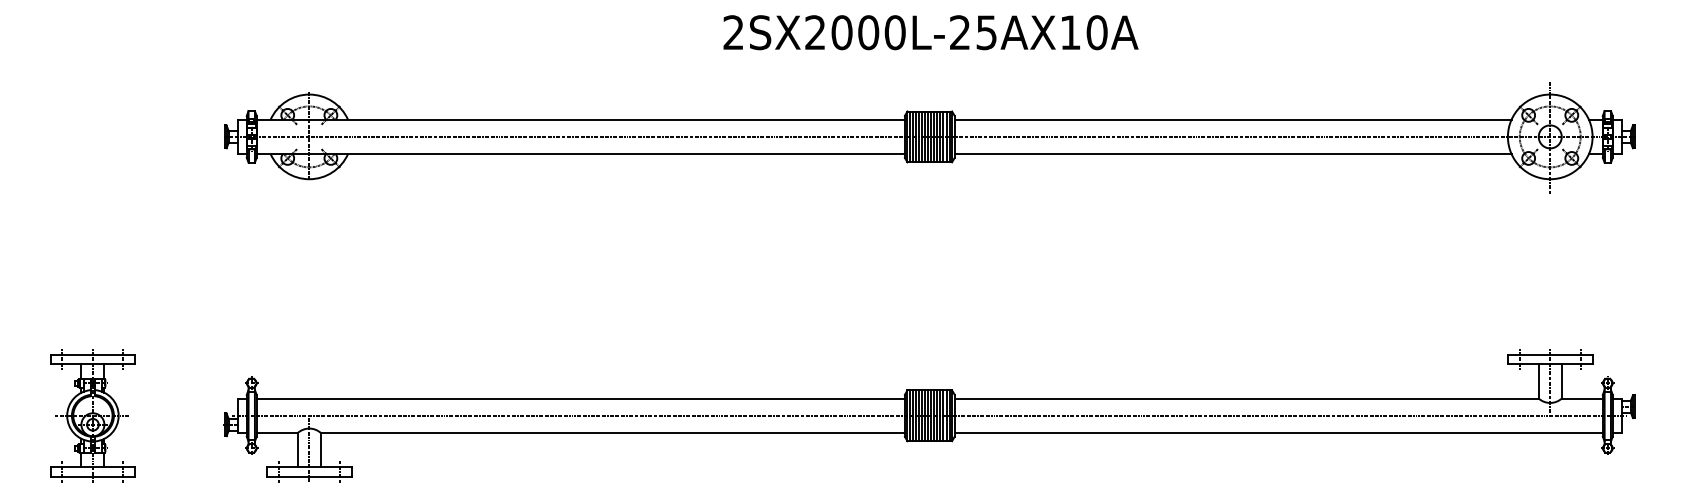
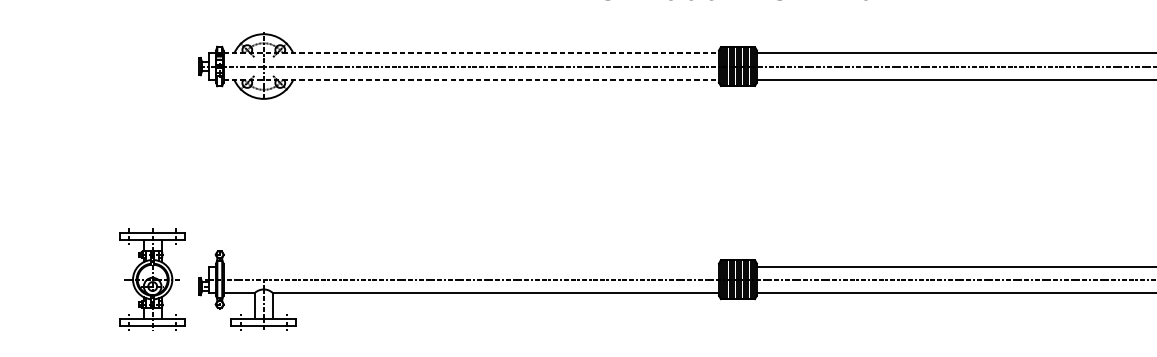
line: (581, 119) -> (471, 53), solid -> dashed
line: (581, 154) -> (471, 80), solid -> dashed
line: (580, 398) -> (471, 266), removed
part: (92, 415) -> (152, 279), moved

